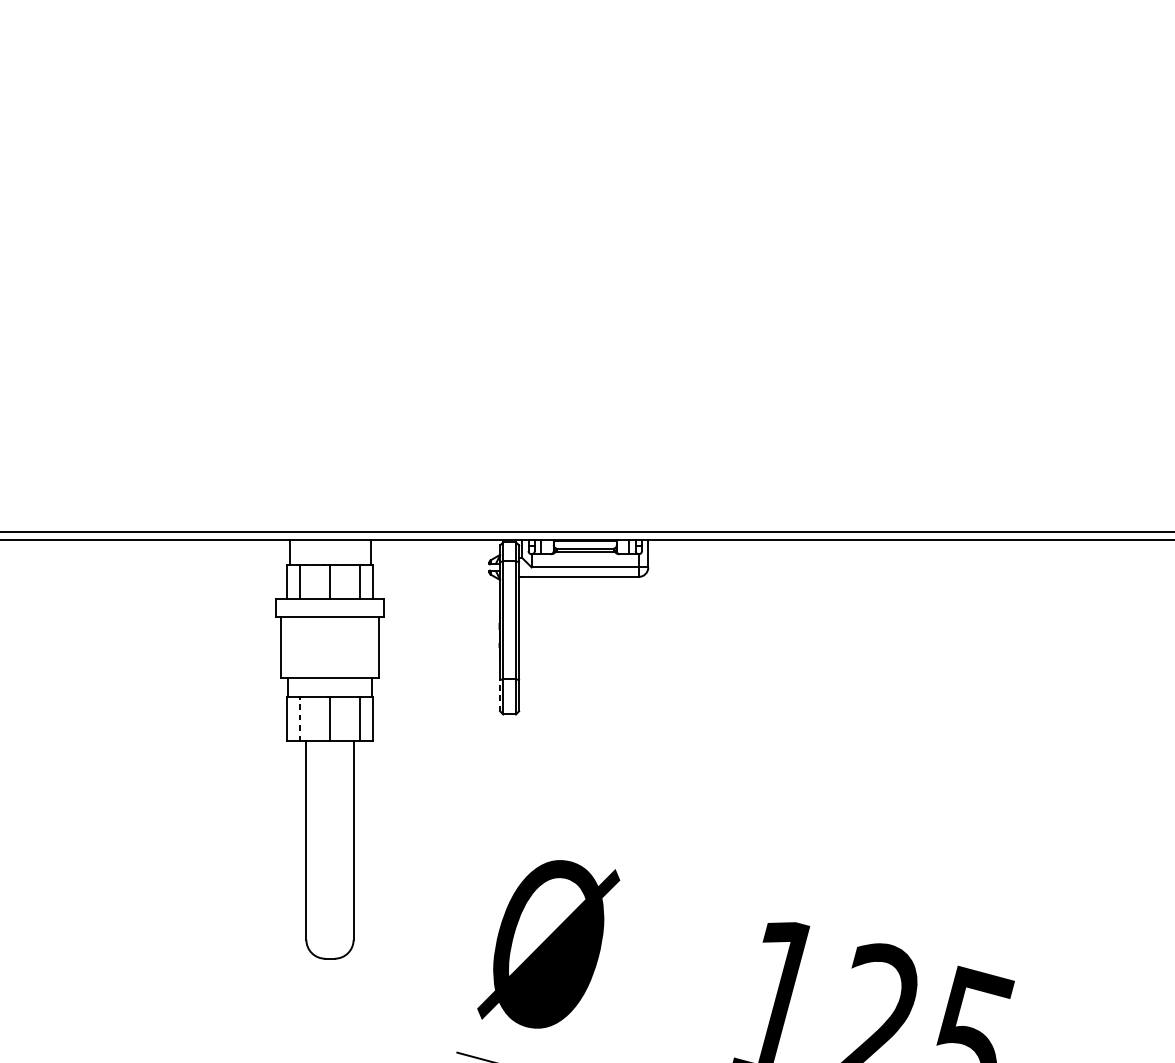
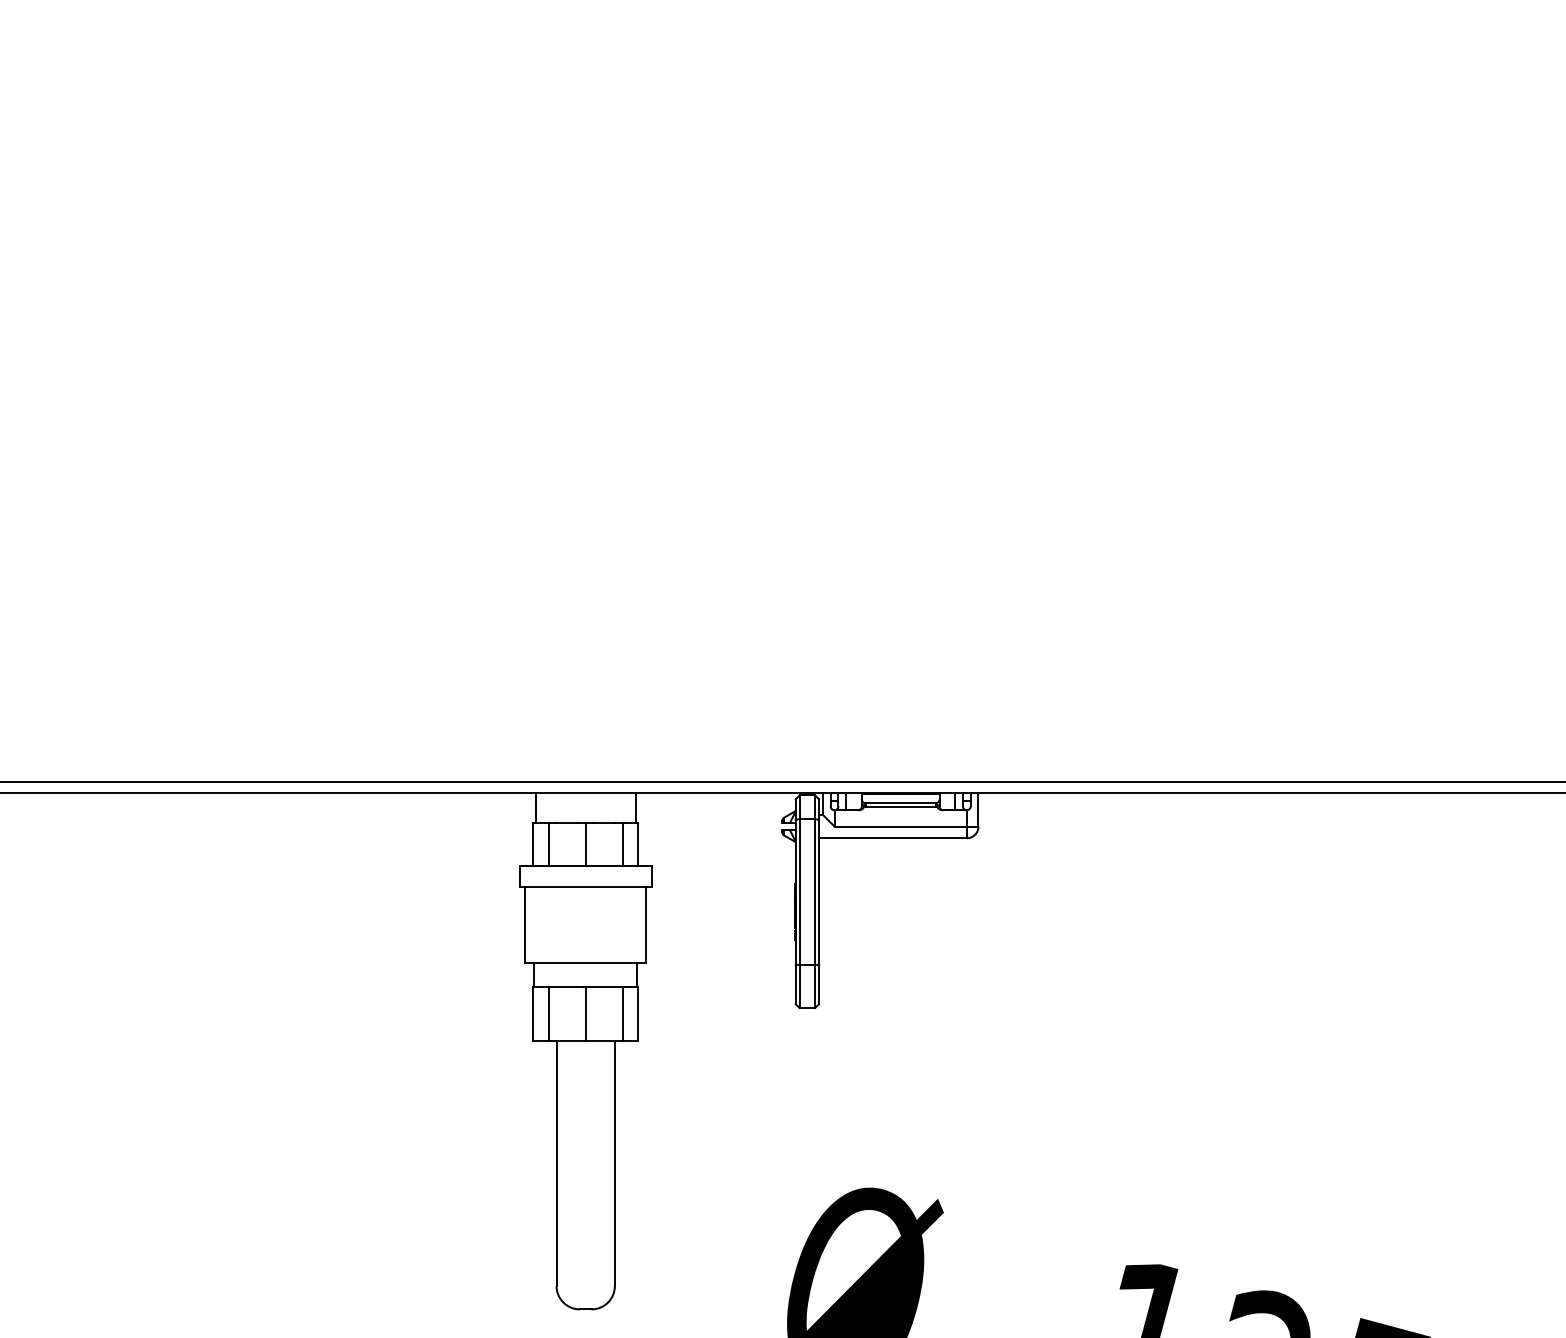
line: (500, 695) -> (795, 984), dashed -> solid
line: (299, 718) -> (548, 1013), dashed -> solid

